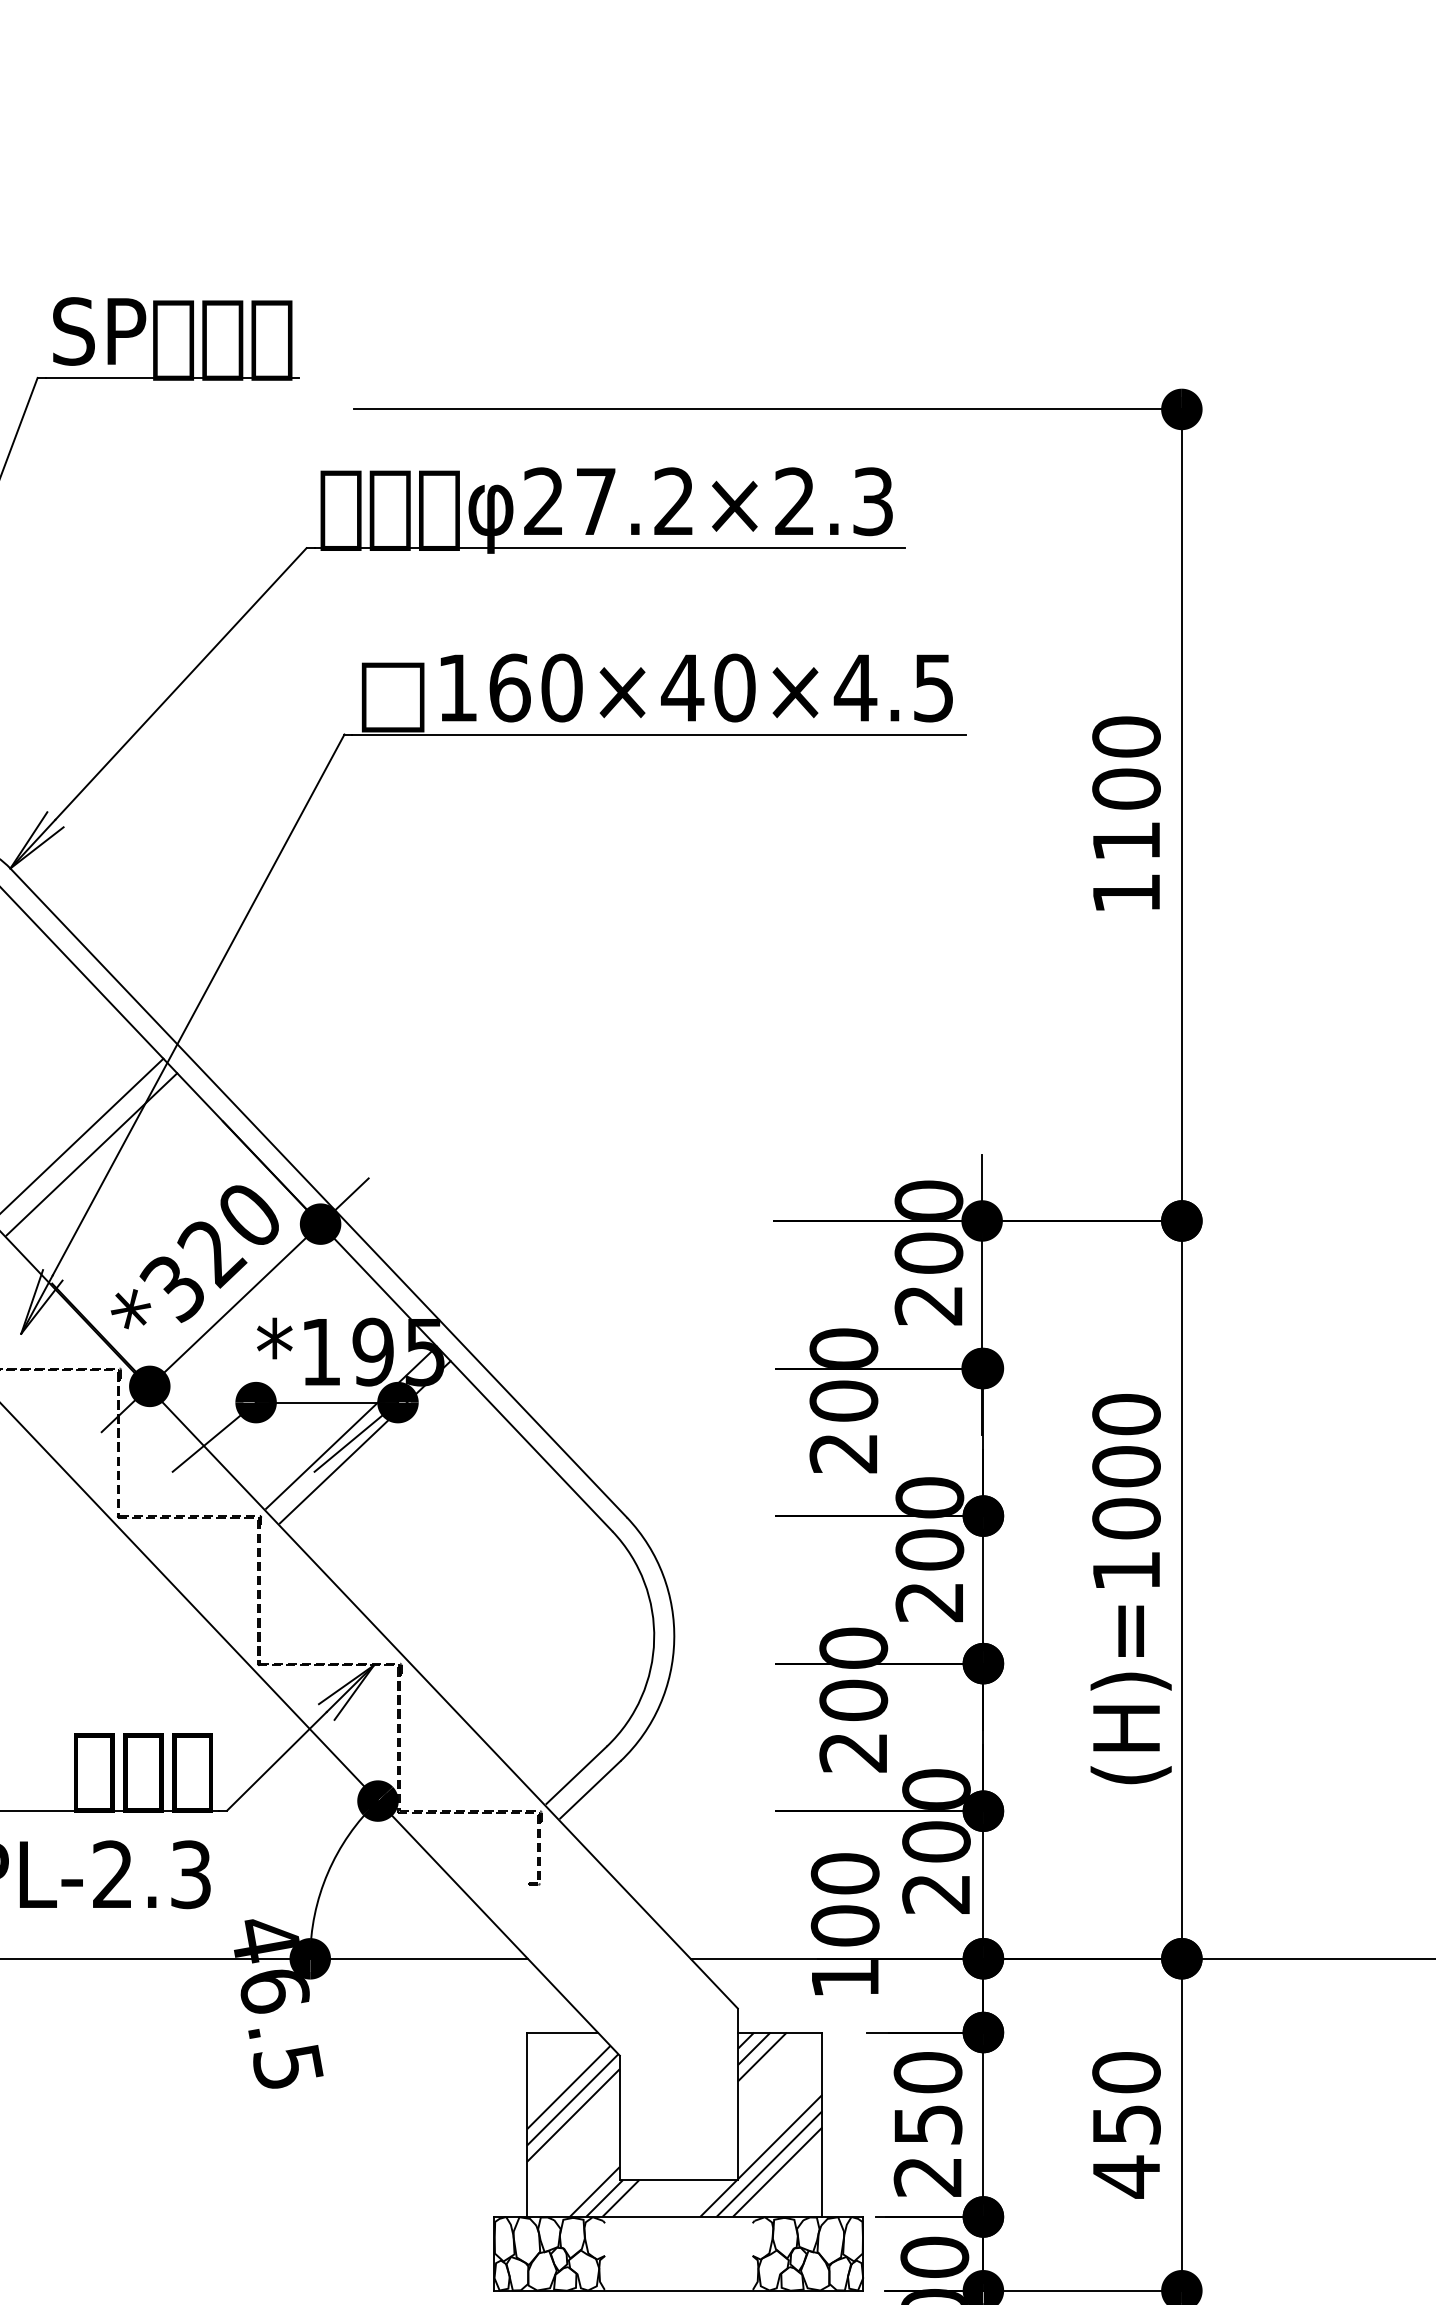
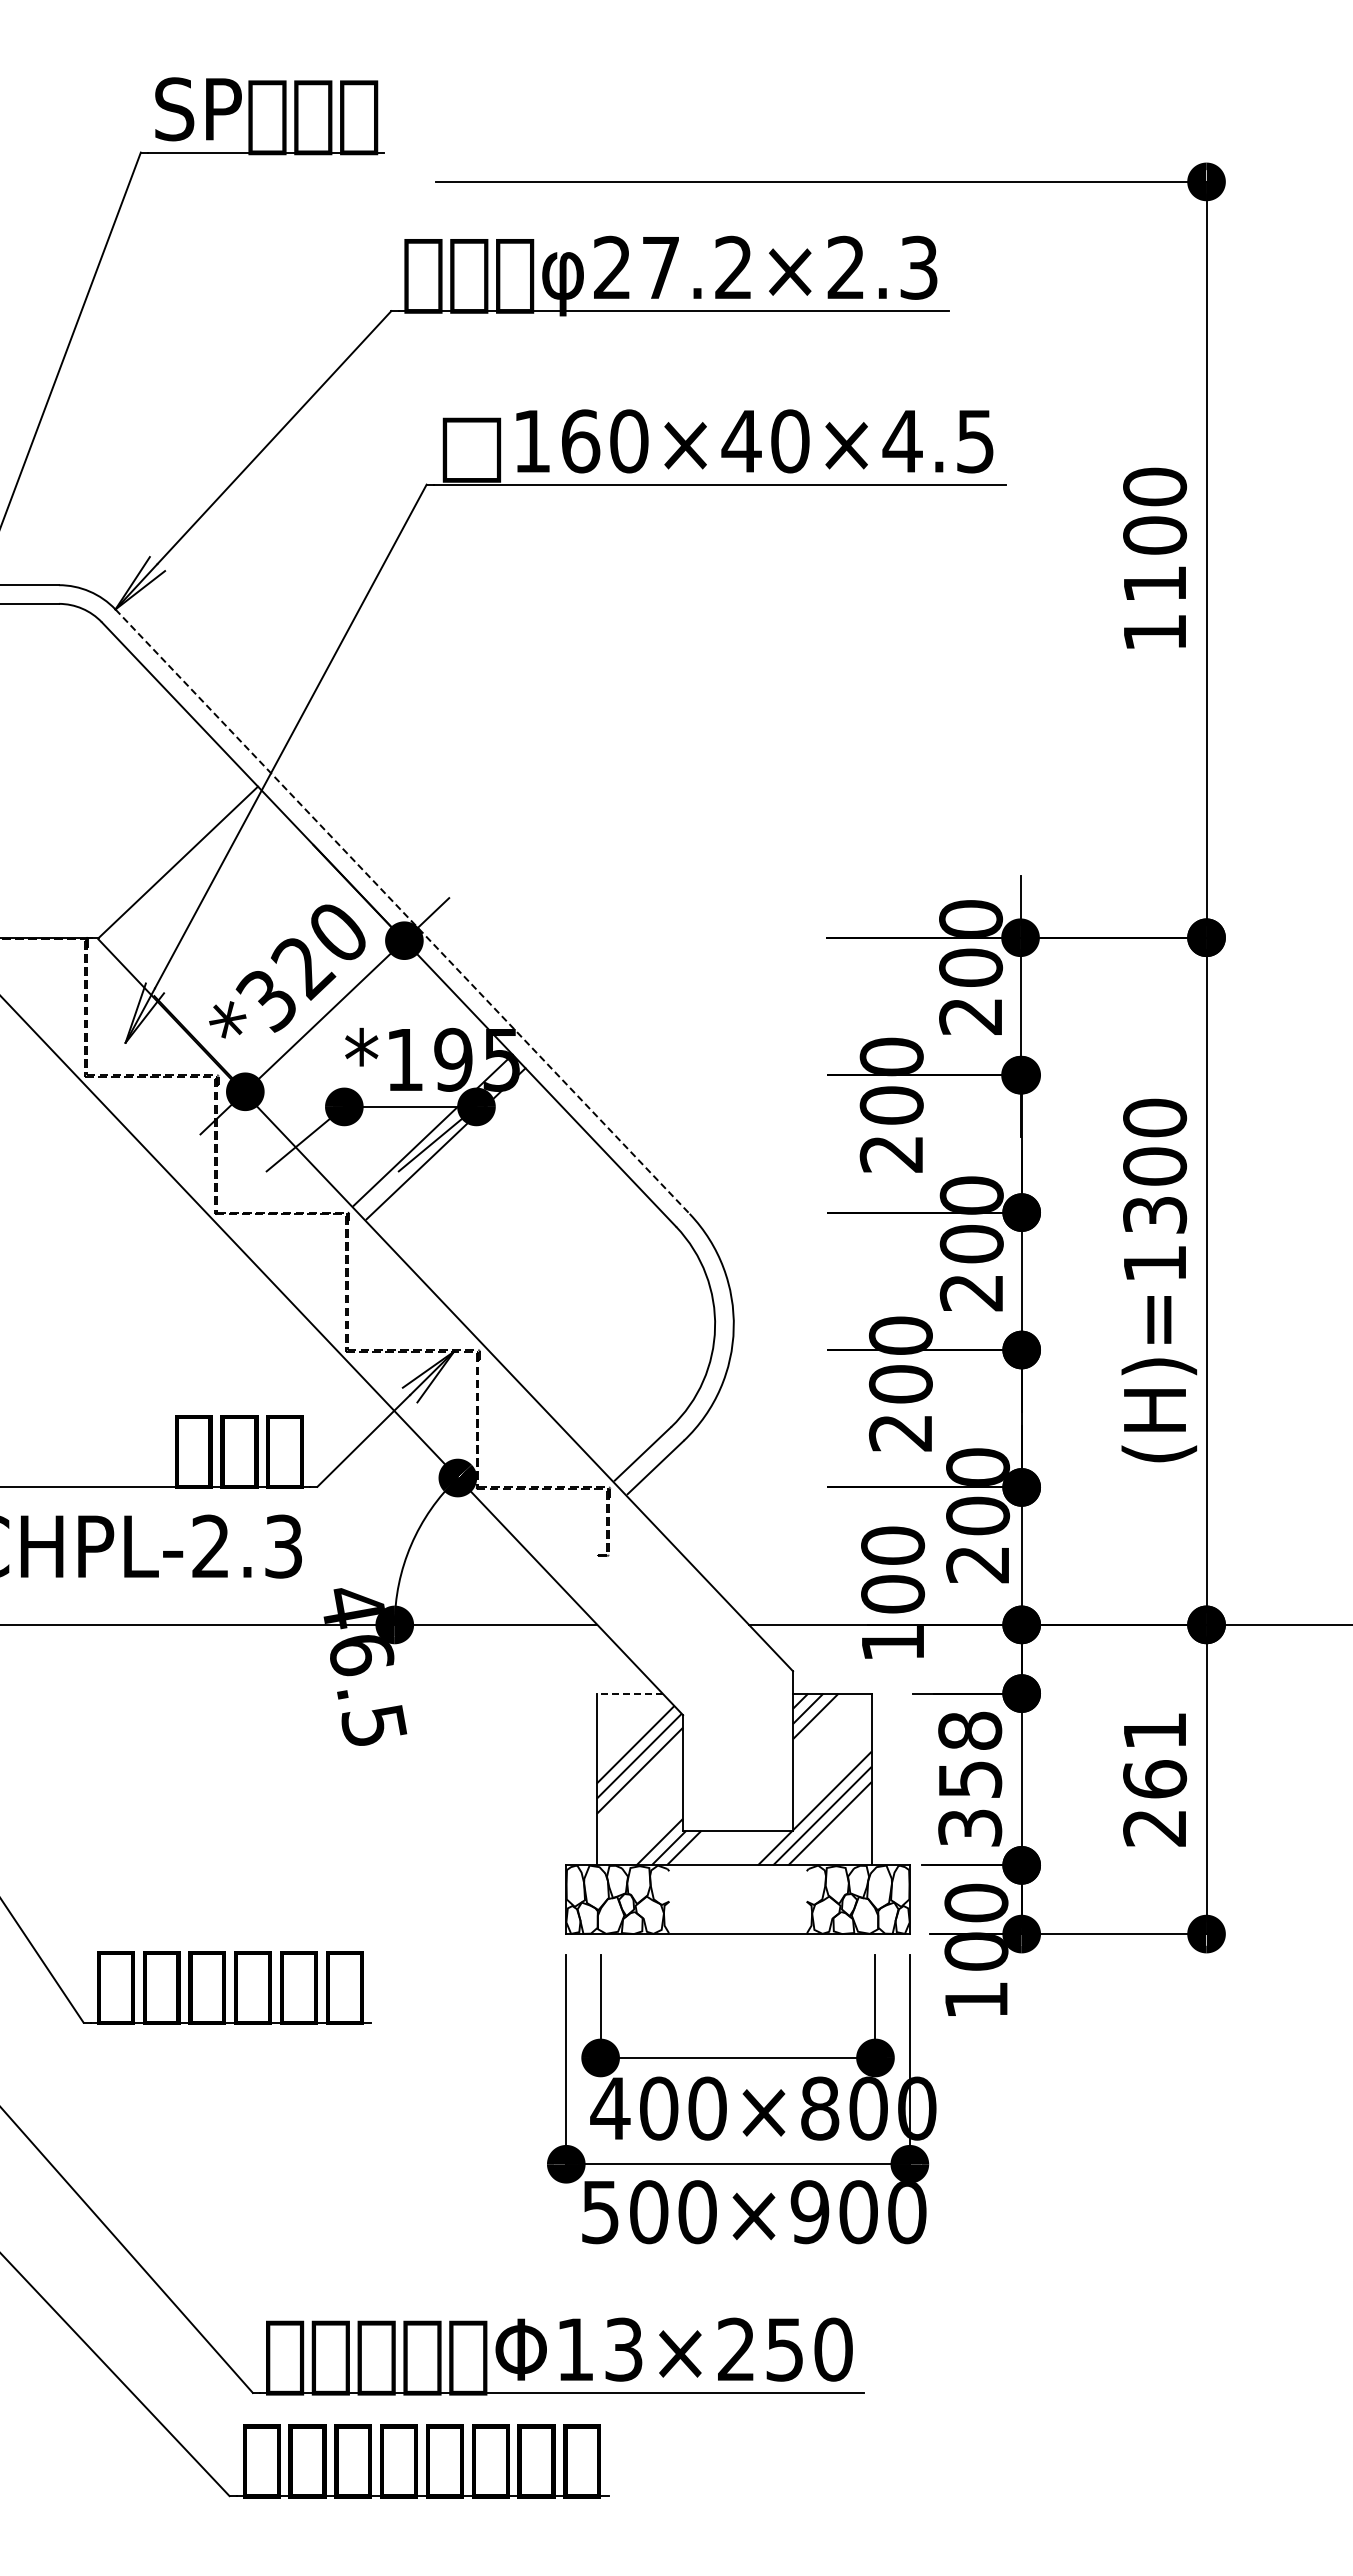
line: (90, 1154) -> (190, 875), removed
line: (318, 1192) -> (402, 911), solid -> dashed
text: (1127, 1519) -> (1155, 1215), (H)=1000 -> (H)=1300
line: (562, 2032) -> (629, 1693), solid -> dashed
text: (928, 2123) -> (970, 1778), 250 -> 358
text: (1127, 2124) -> (1155, 1779), 450 -> 261

